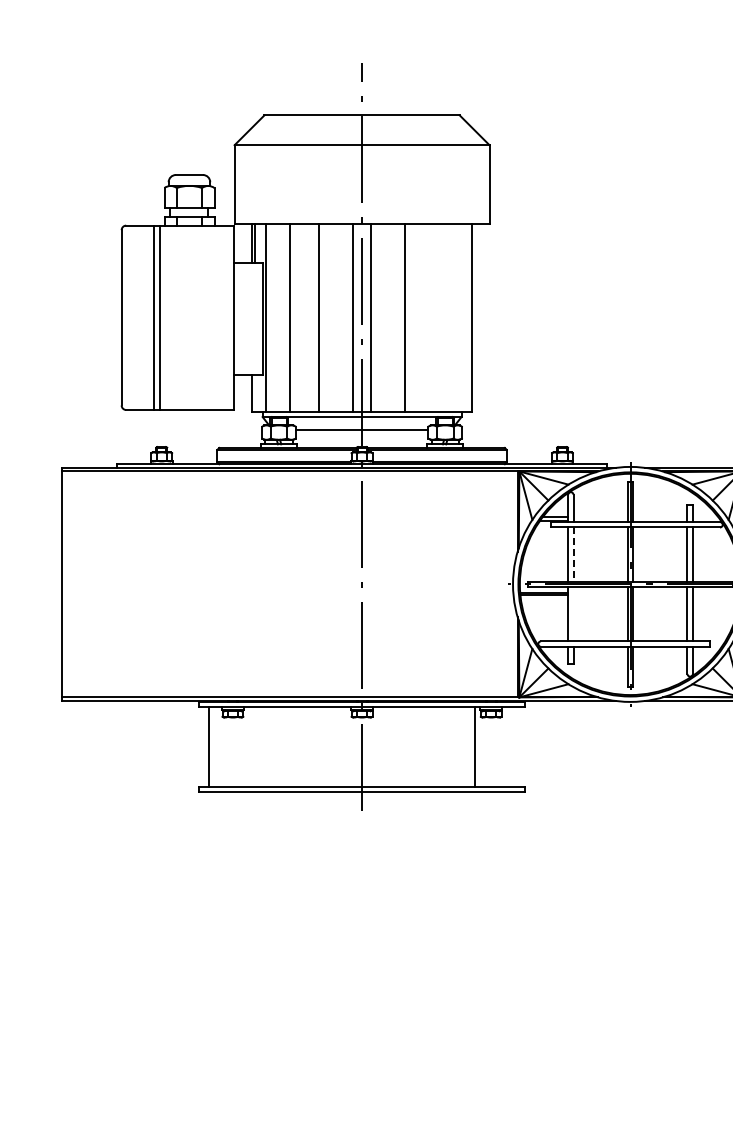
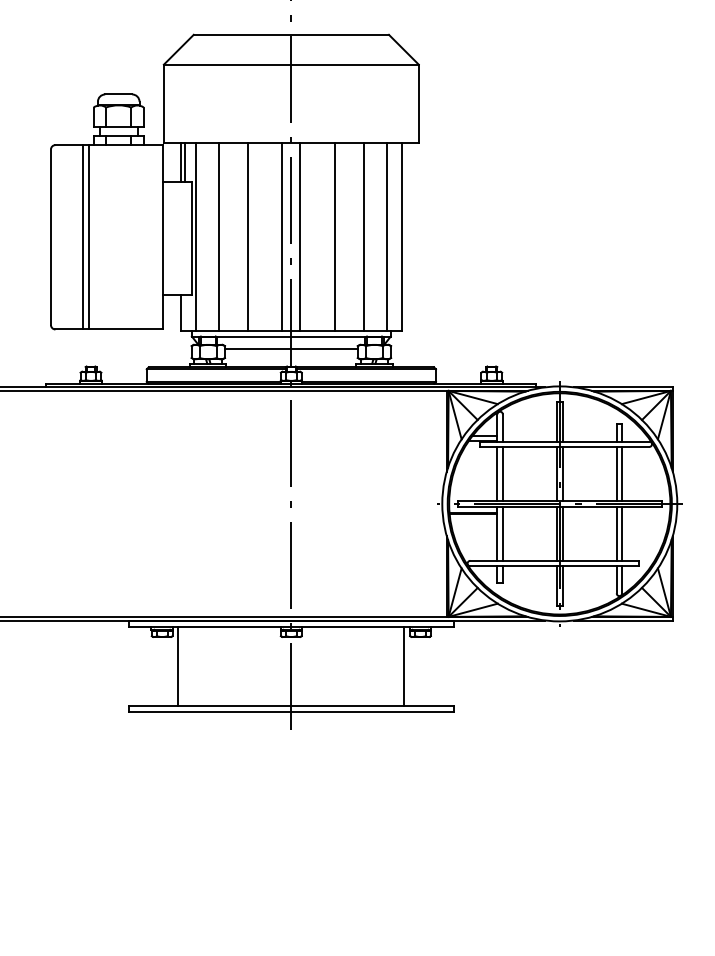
line: (434, 317) -> (363, 236), added
line: (457, 317) -> (386, 236), added
line: (573, 555) -> (502, 474), dashed -> solid
line: (573, 614) -> (502, 533), added
line: (209, 746) -> (178, 665), moved

